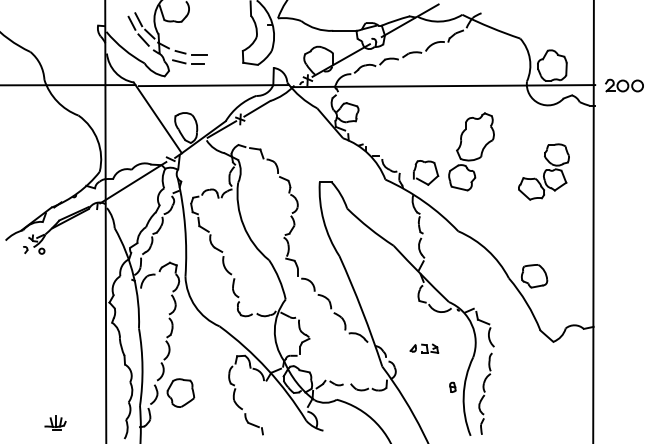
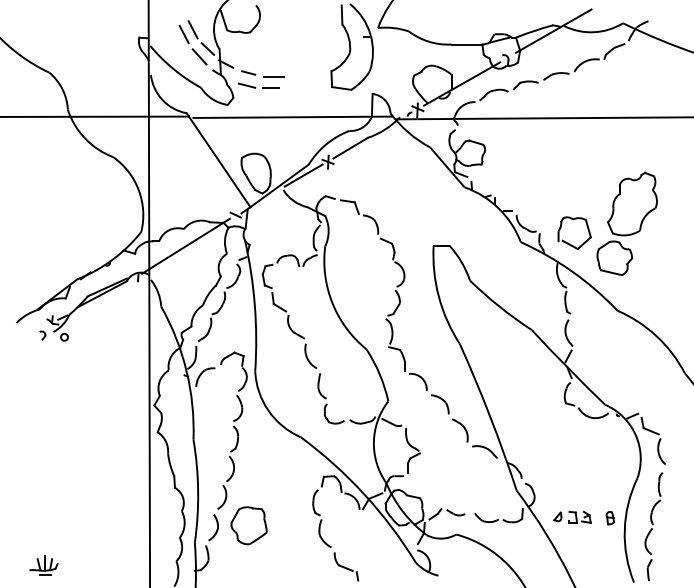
part: (471, 151) -> (627, 223), moved
part: (424, 348) -> (572, 516), moved
part: (55, 422) -> (44, 564), moved

